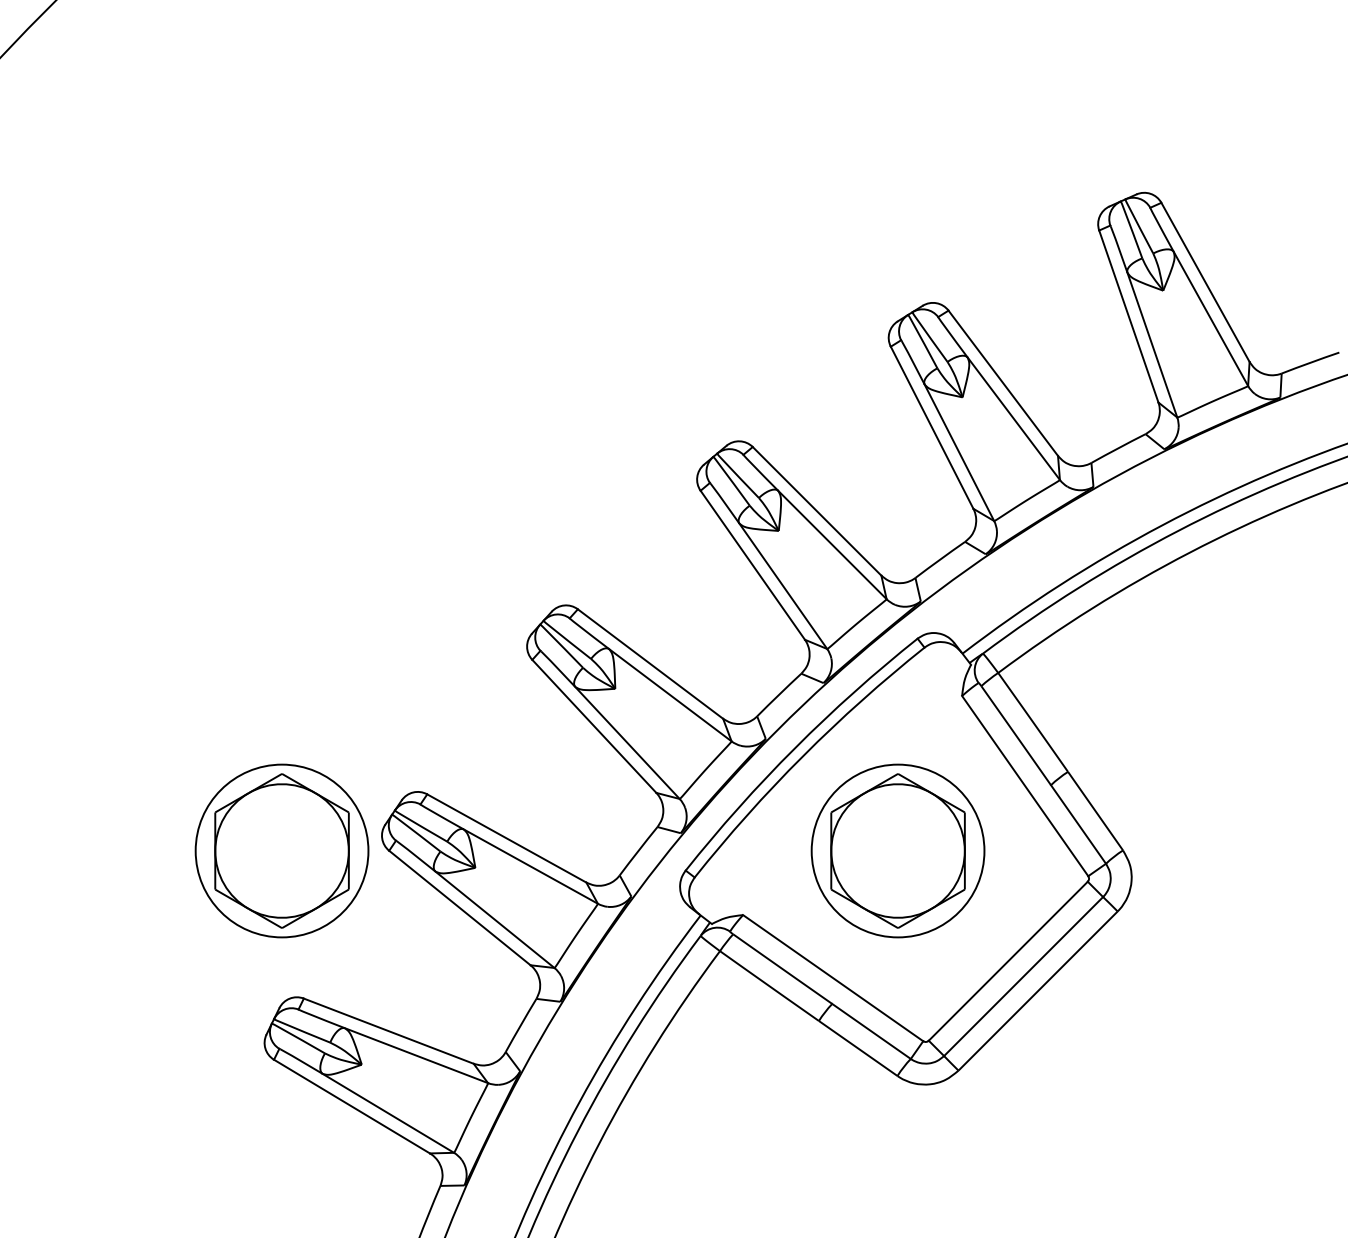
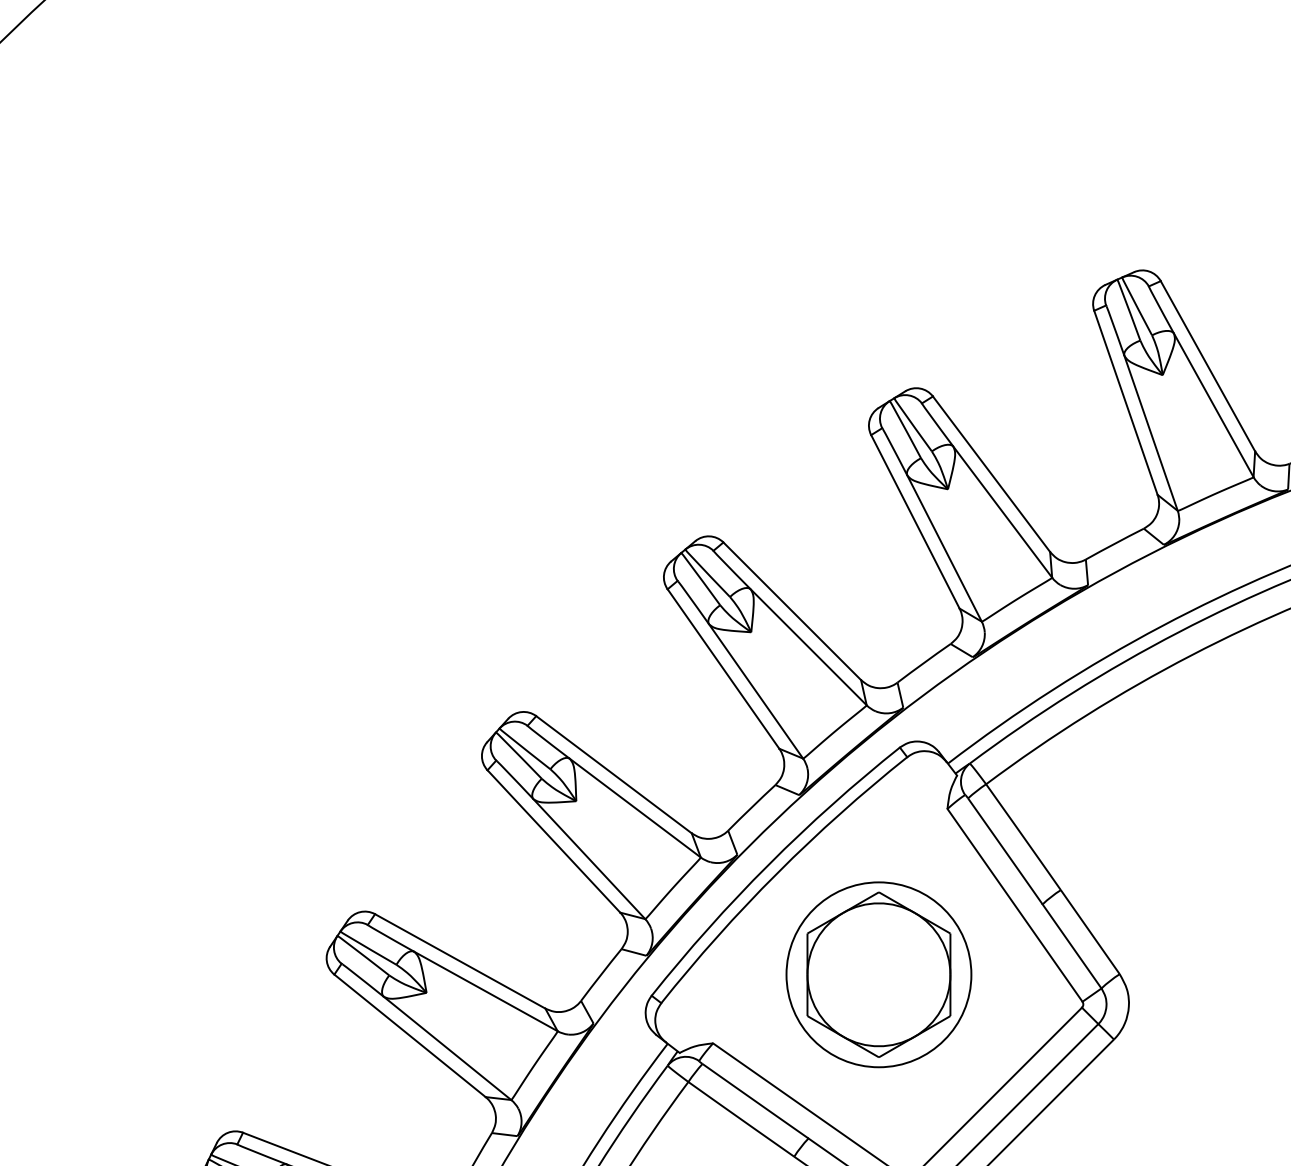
part: (281, 850) -> (219, 974), removed

